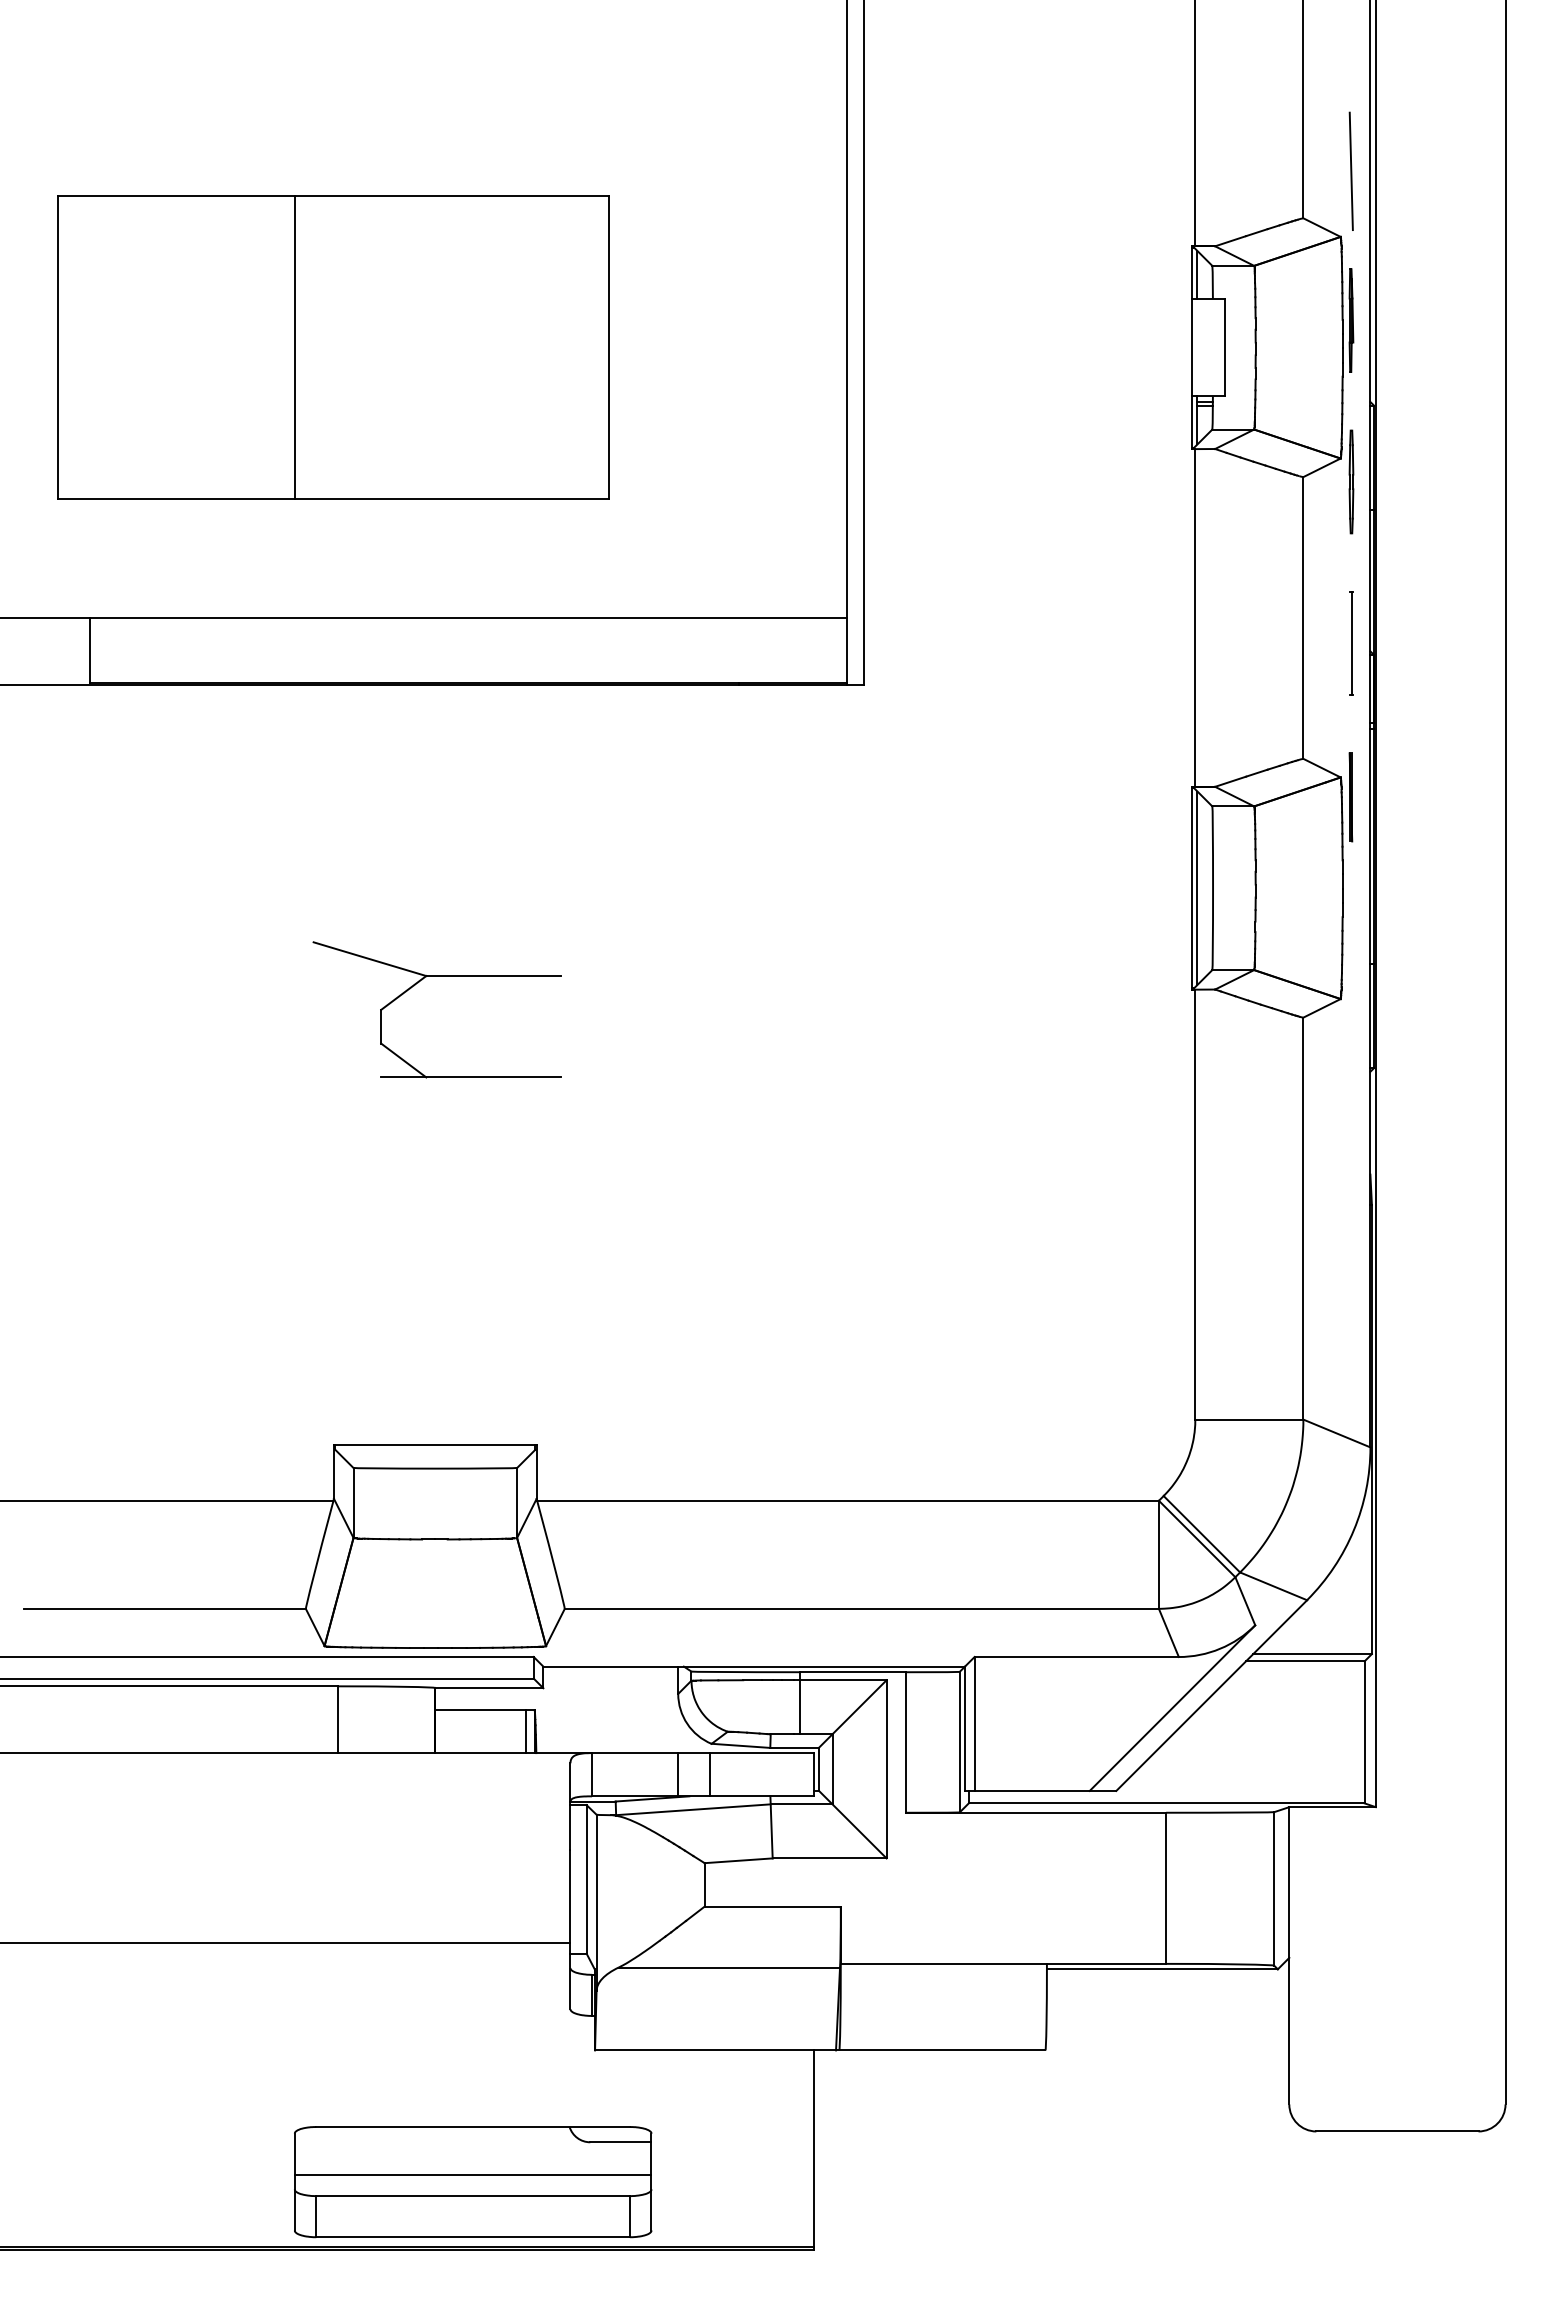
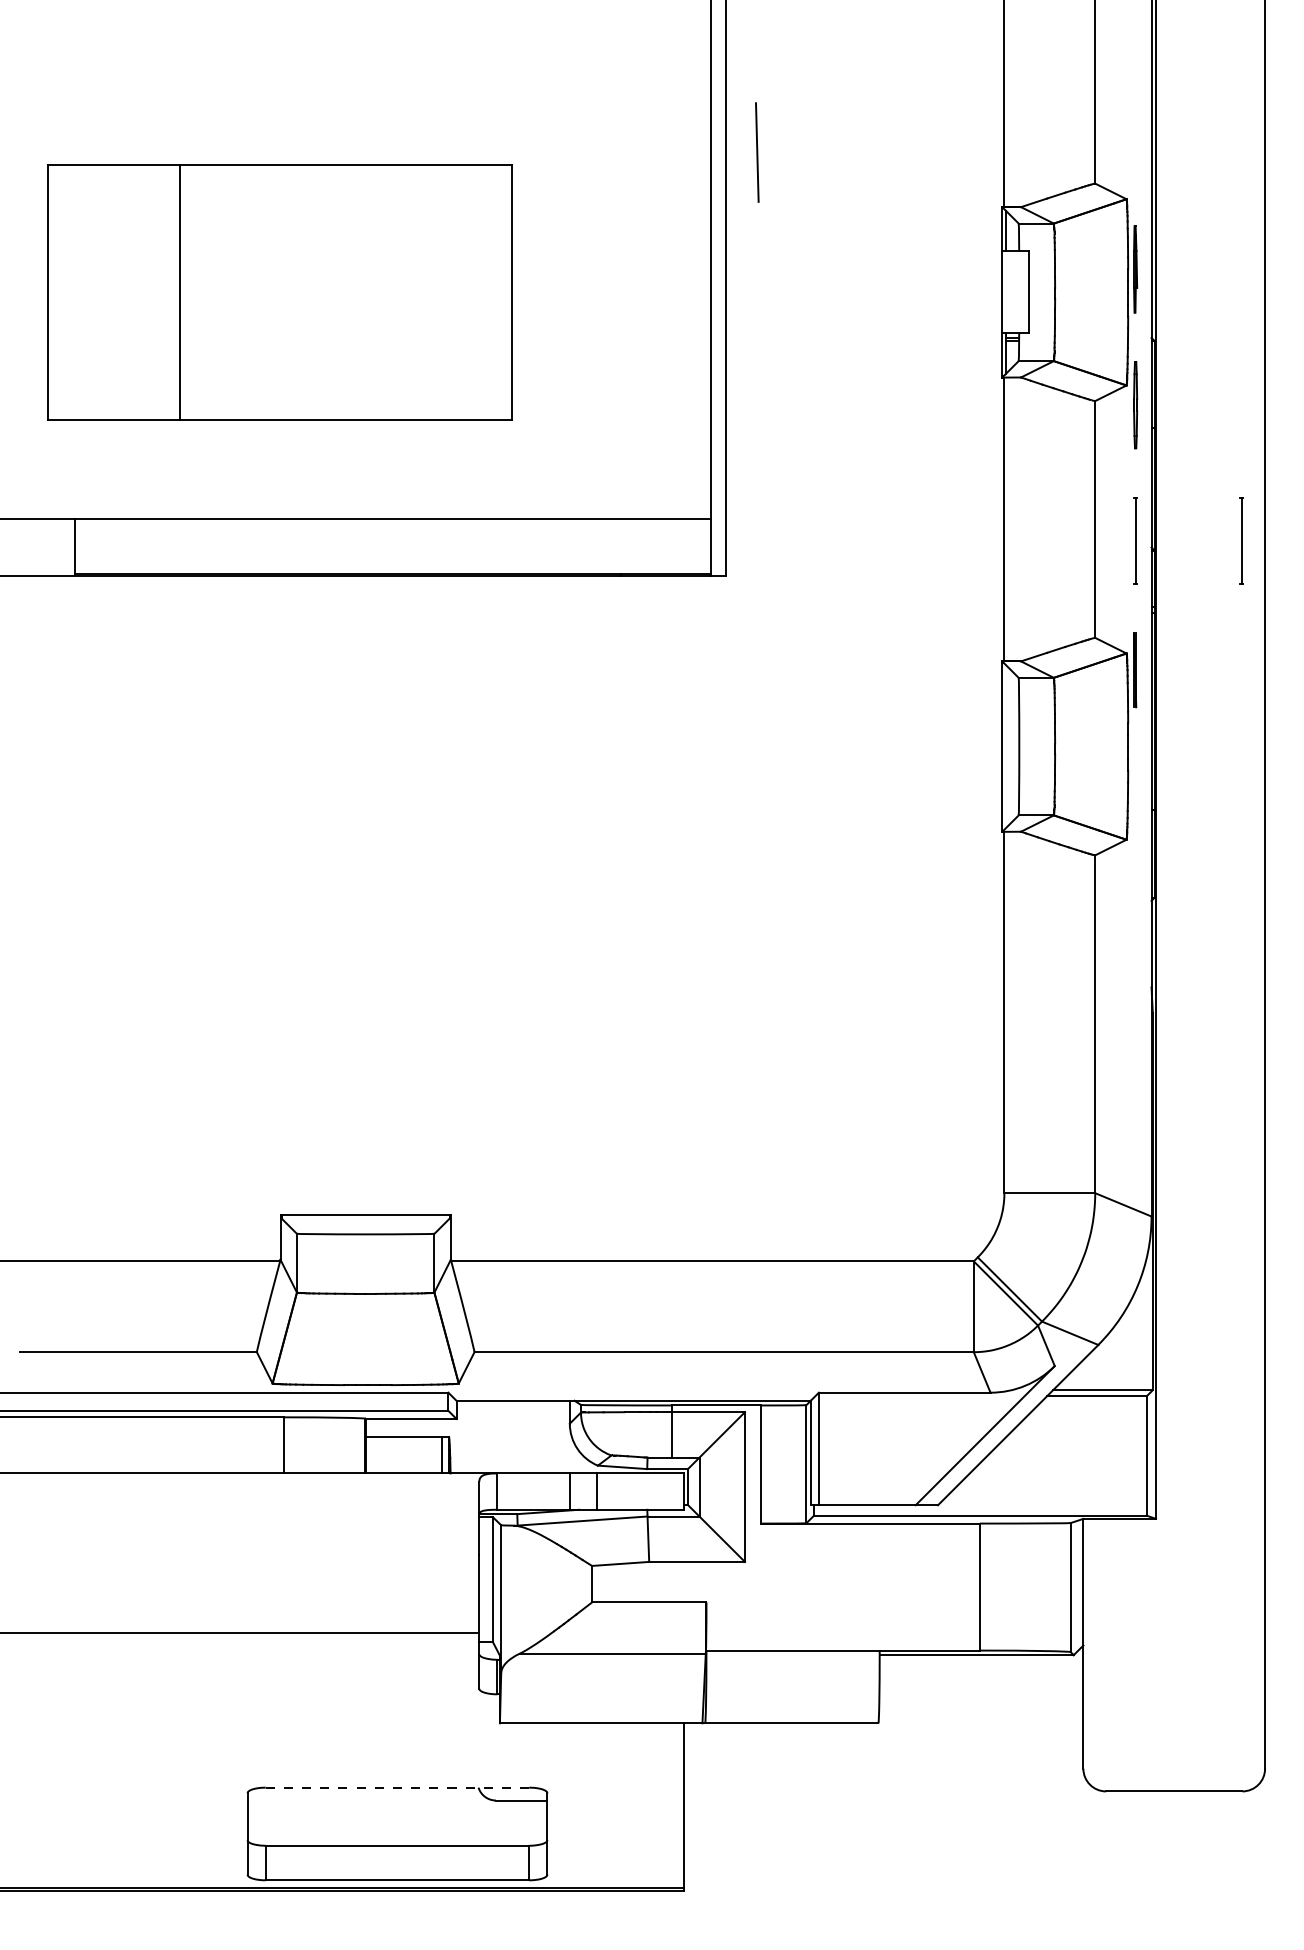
line: (1350, 170) -> (756, 151), moved
line: (295, 347) -> (180, 292), moved
part: (1477, 643) -> (1241, 540), added
line: (1197, 887) -> (1006, 745), removed
part: (418, 983) -> (351, 826), removed
line: (473, 2126) -> (397, 1787), solid -> dashed
line: (472, 2174) -> (396, 1827), removed

